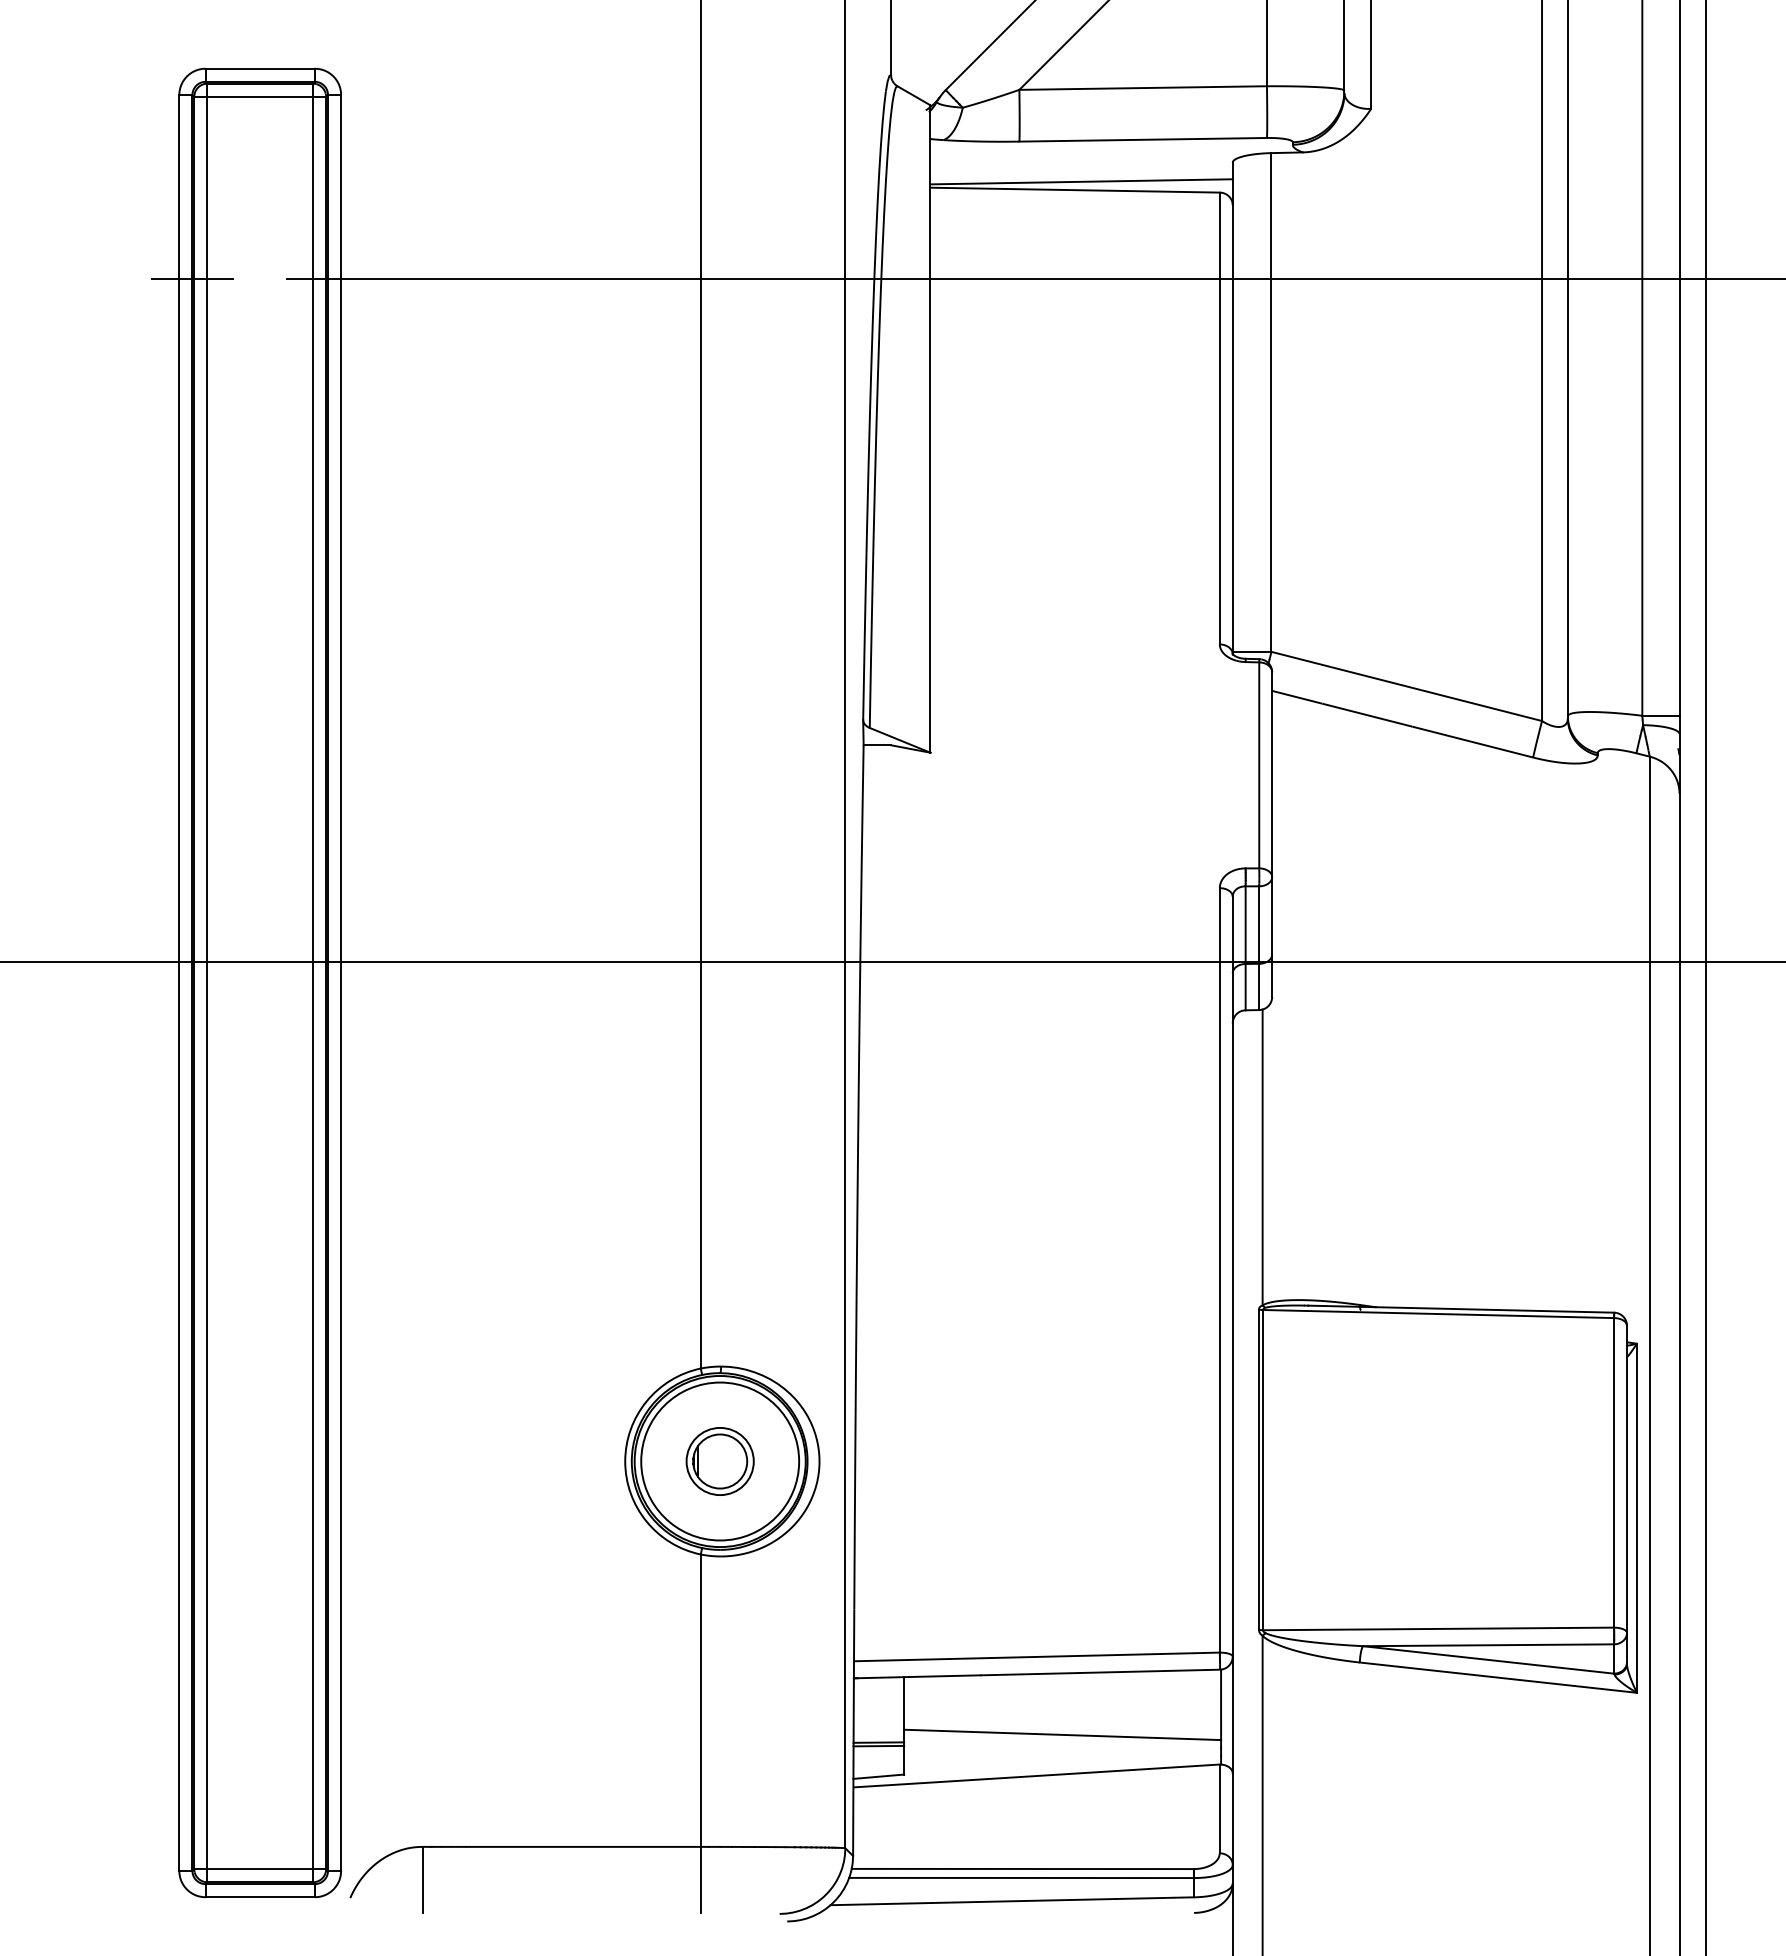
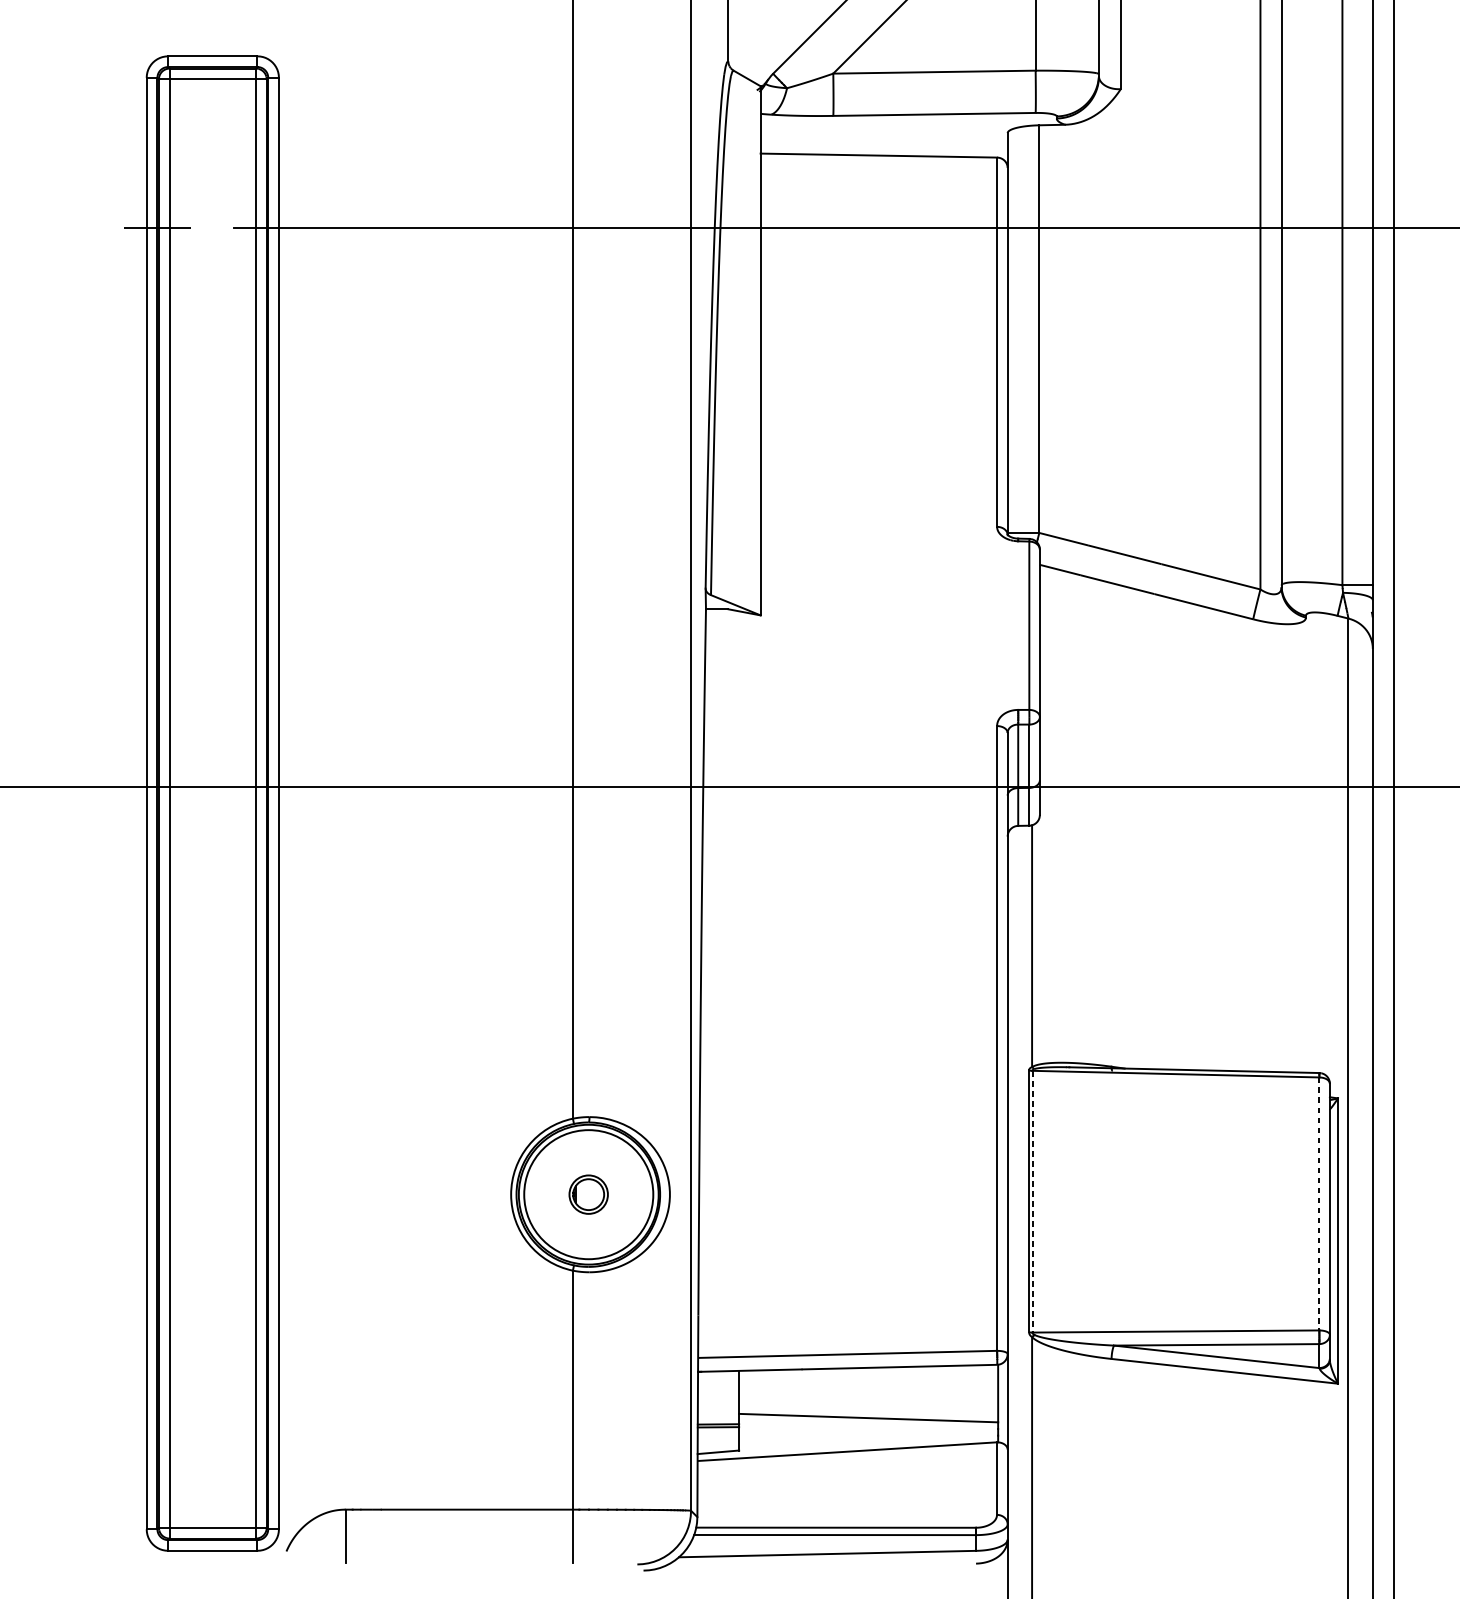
line: (1081, 181) -> (884, 148), removed
part: (719, 1461) -> (588, 1194), size x0.7
line: (1263, 1470) -> (1032, 1202), solid -> dashed
line: (1614, 1472) -> (1319, 1203), solid -> dashed

